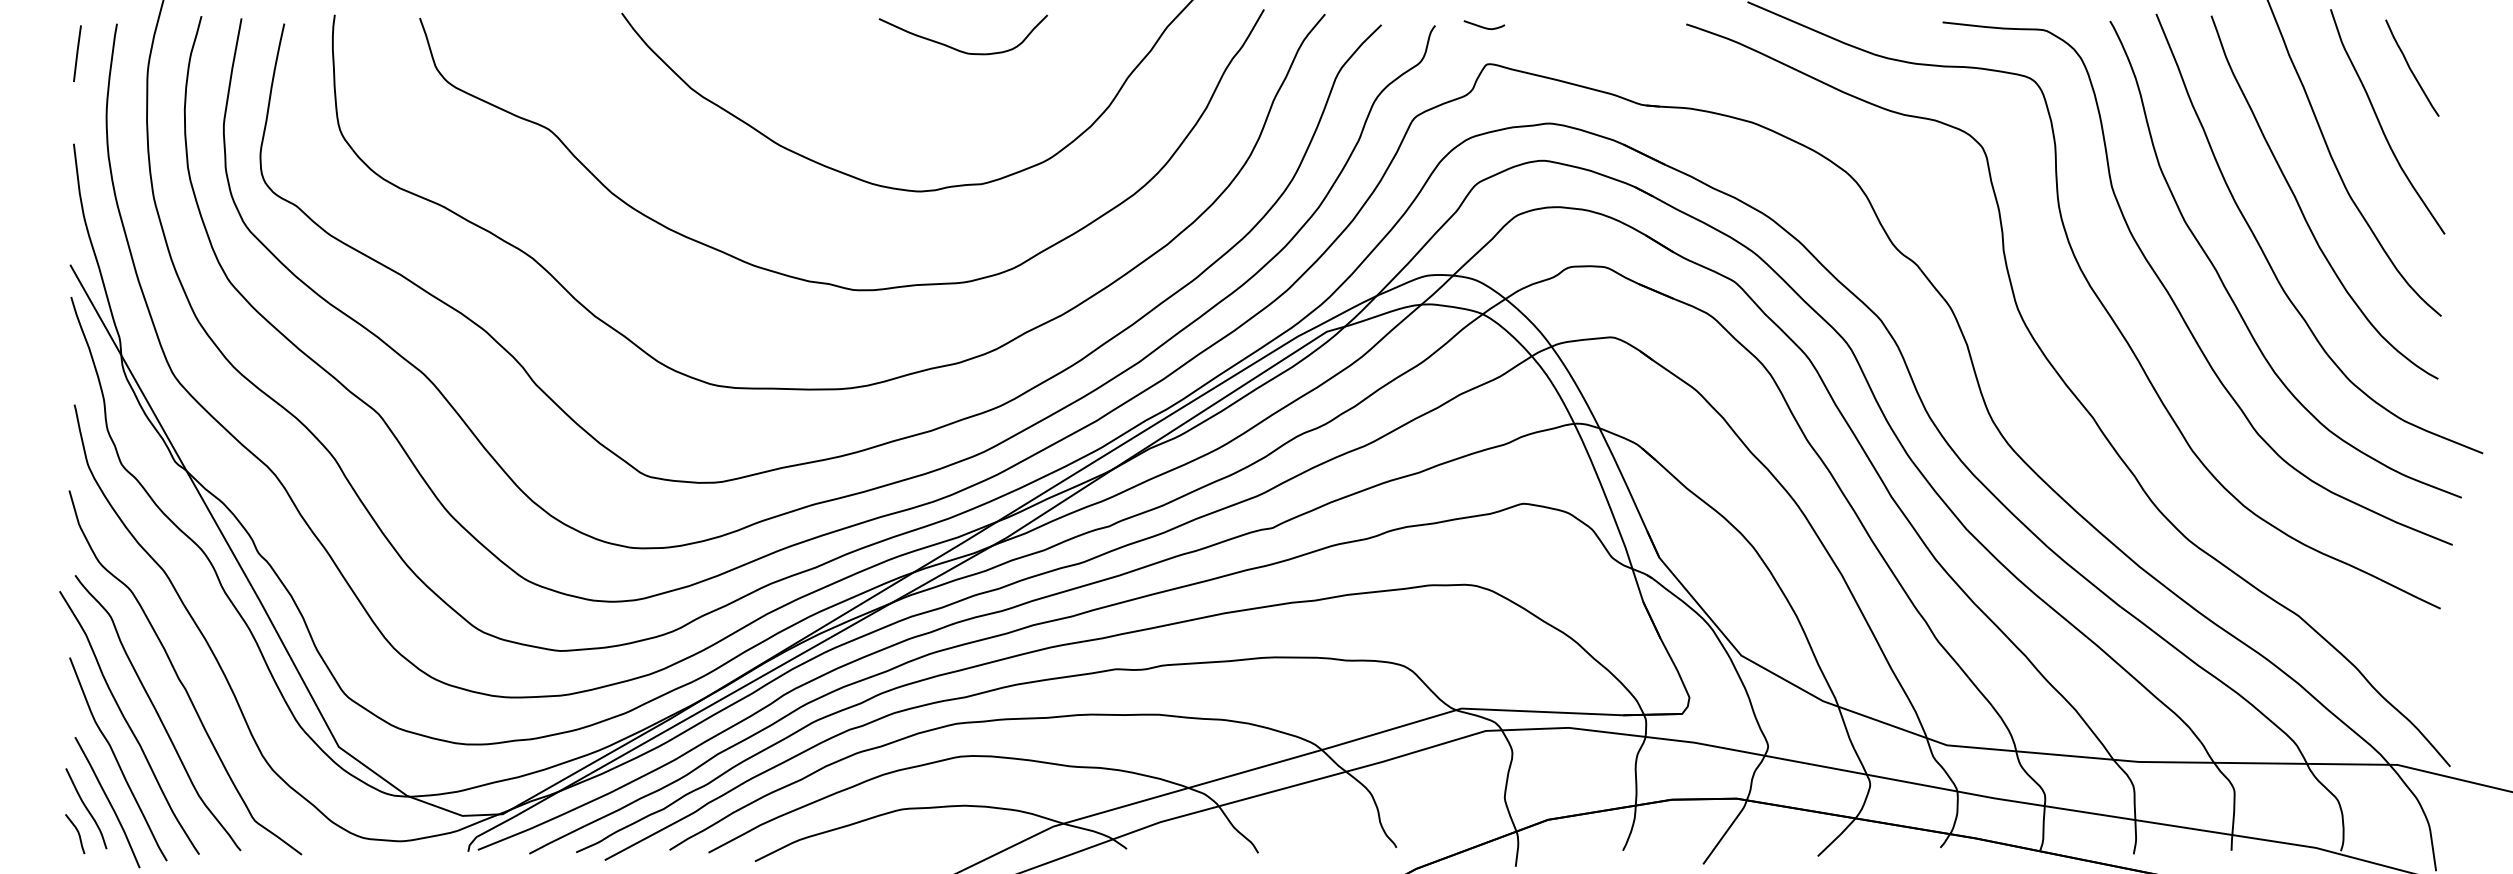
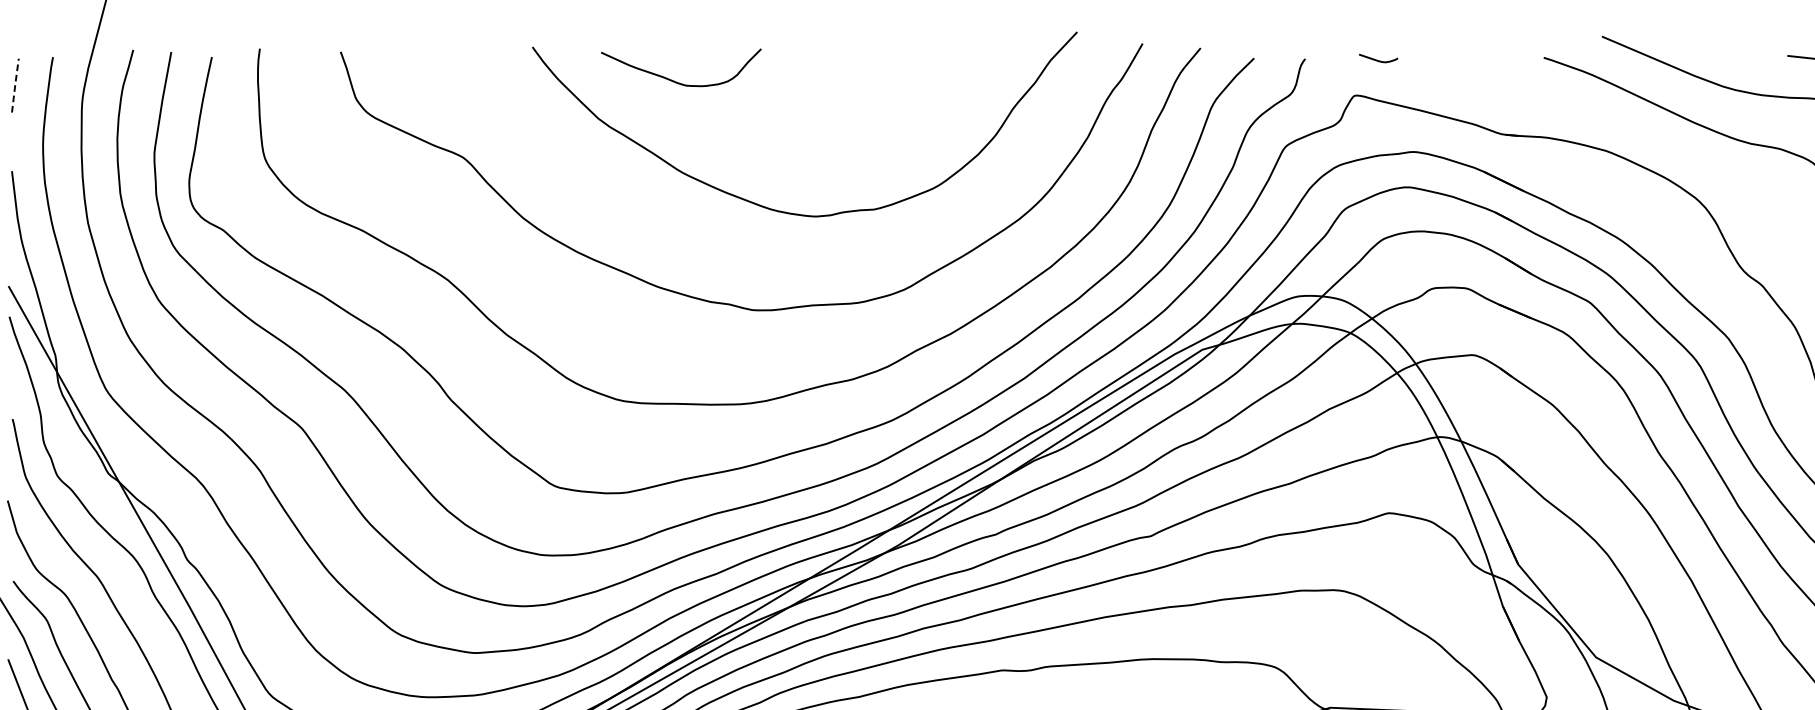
curve: (1483, 26) -> (1377, 59), moved
curve: (956, 48) -> (674, 80), moved
line: (77, 52) -> (15, 84), solid -> dashed

